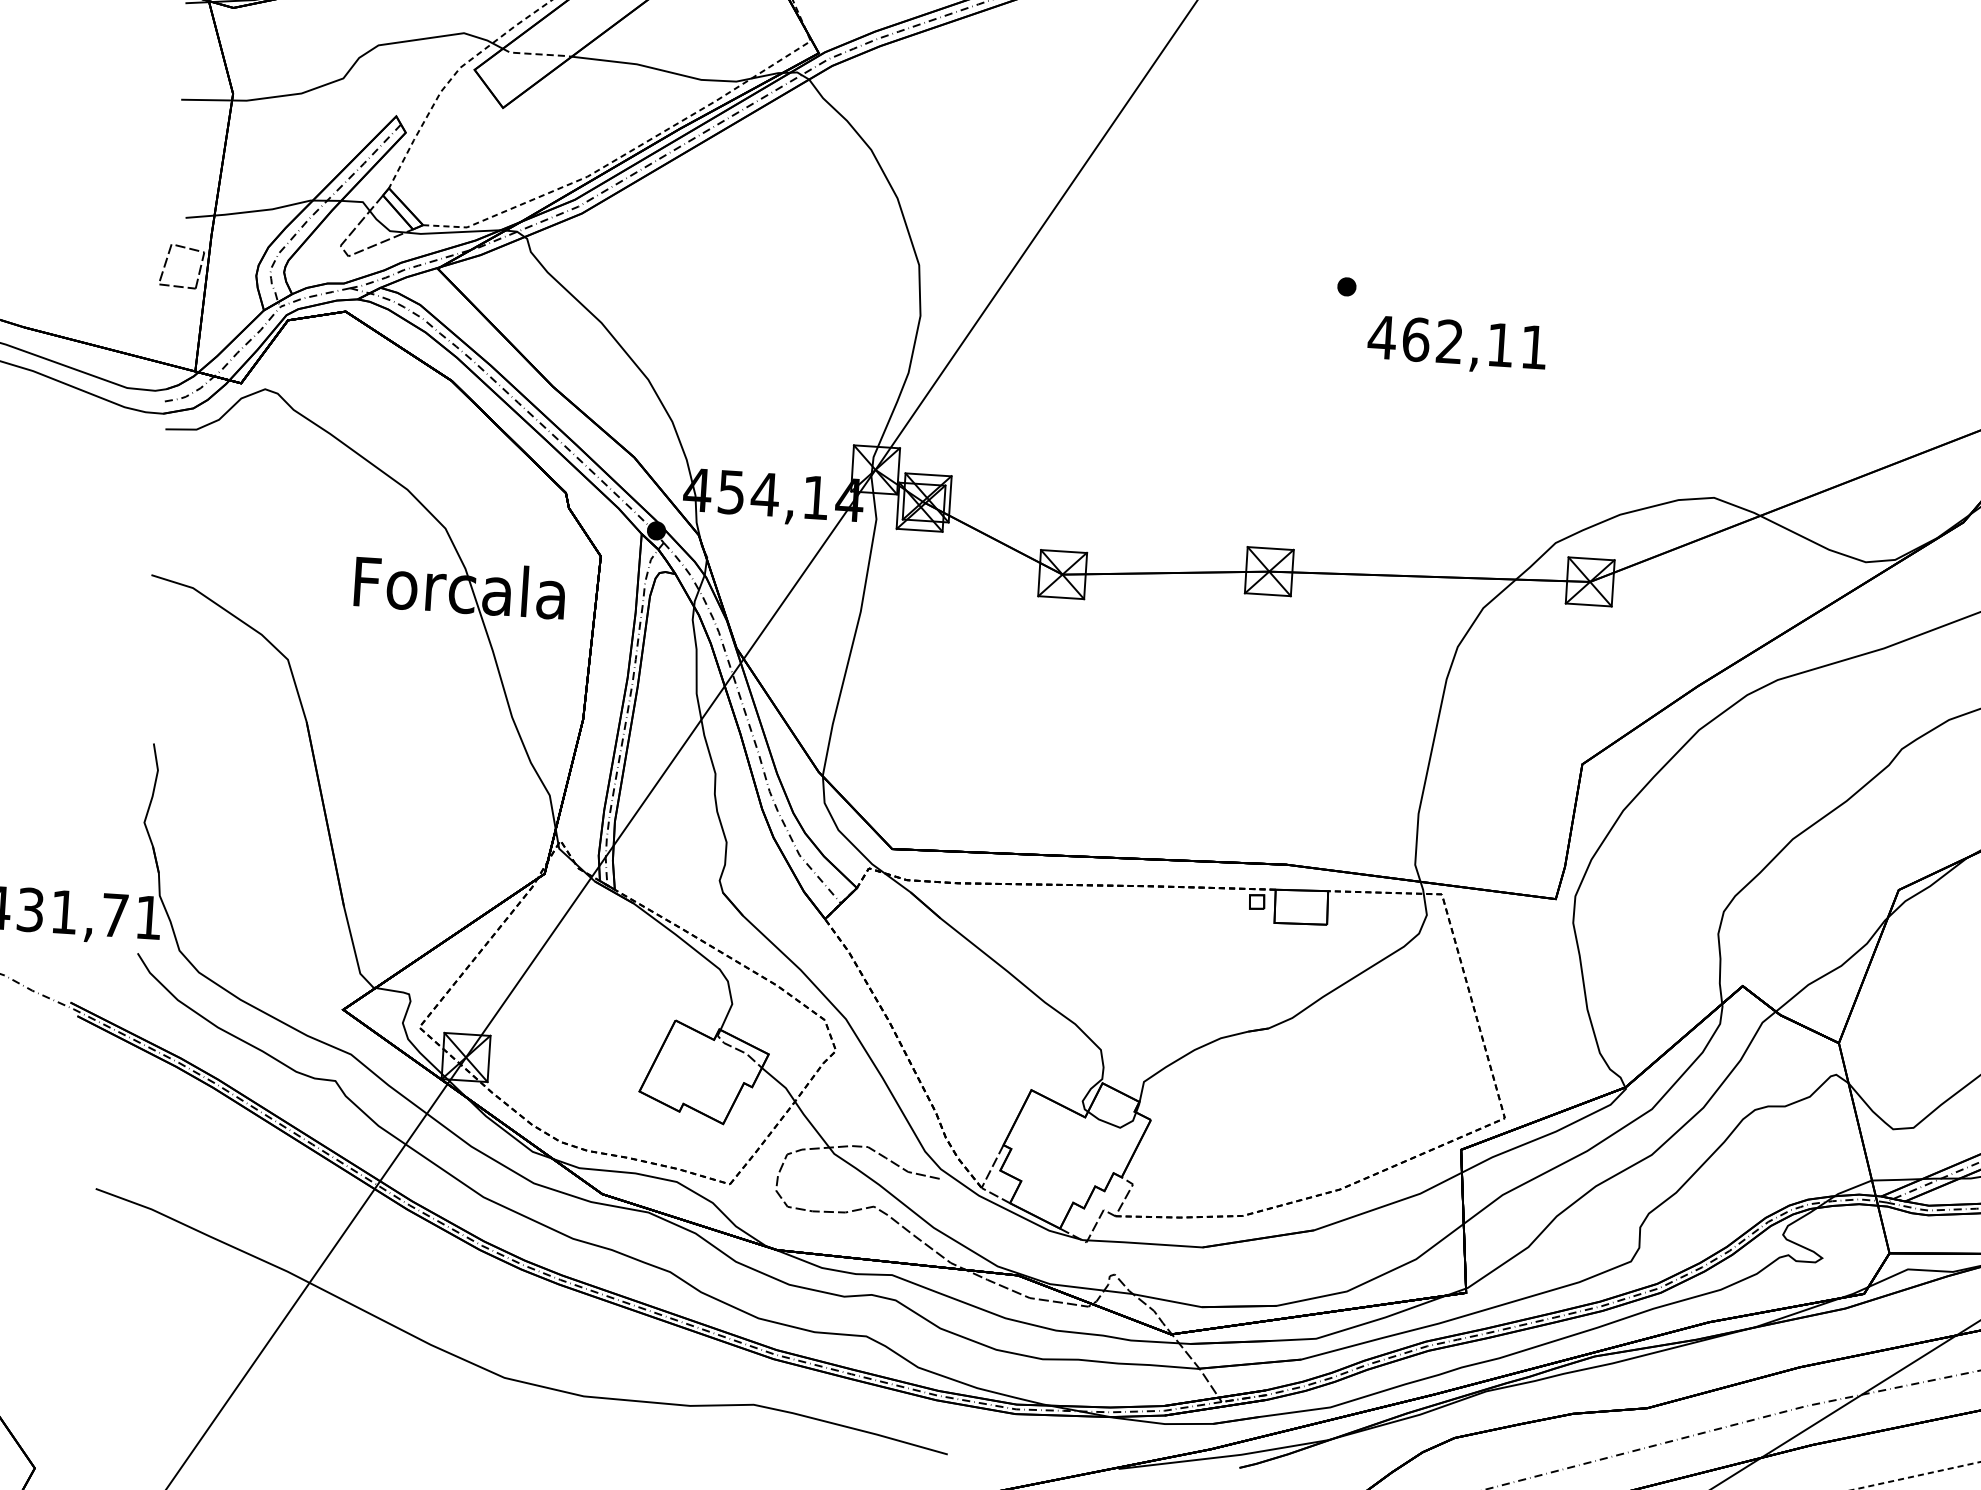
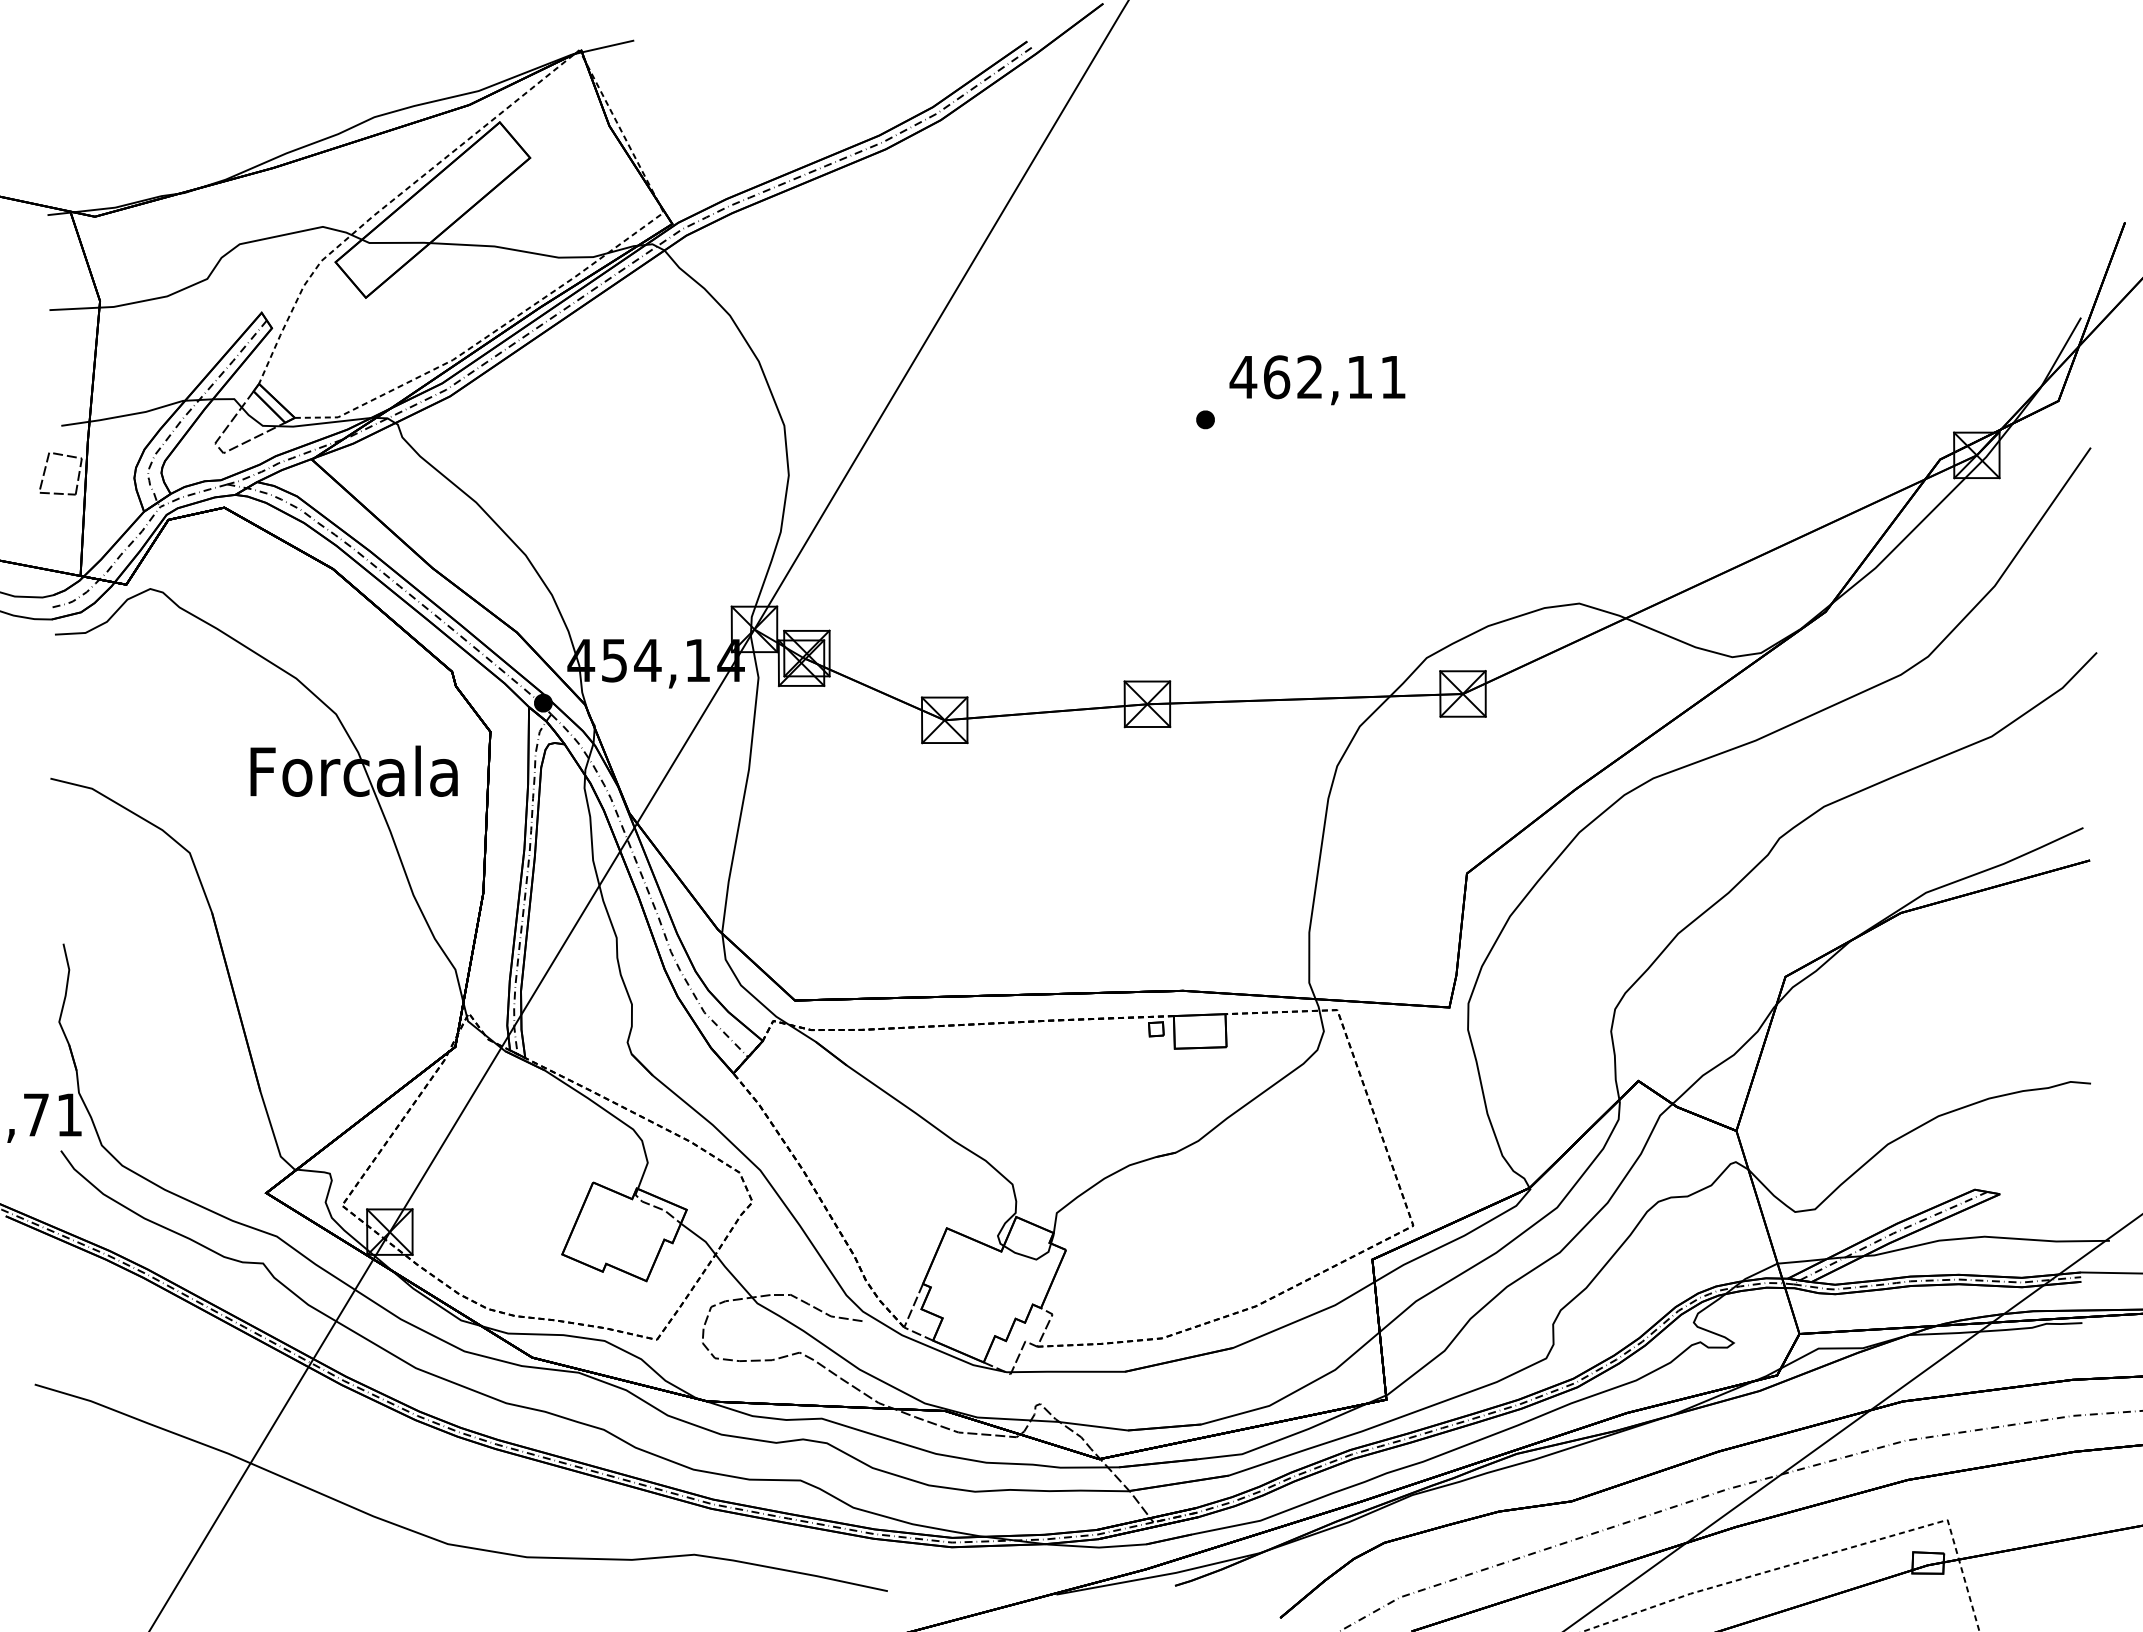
line: (537, 53) -> (396, 242), dashed -> solid
text: (1457, 345) -> (1317, 380), moved

